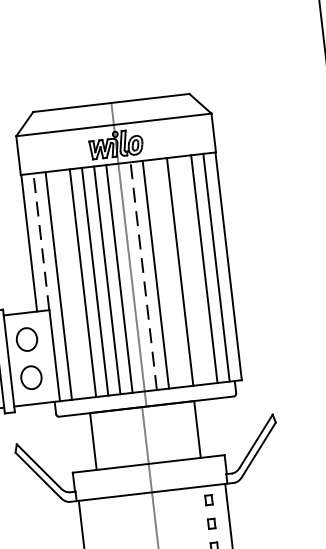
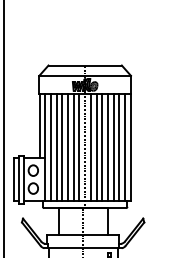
line: (41, 240) -> (45, 125), dashed -> solid
line: (191, 270) -> (113, 147), added
line: (168, 273) -> (102, 147), added
line: (142, 276) -> (90, 147), dashed -> solid
line: (70, 284) -> (56, 147), added

